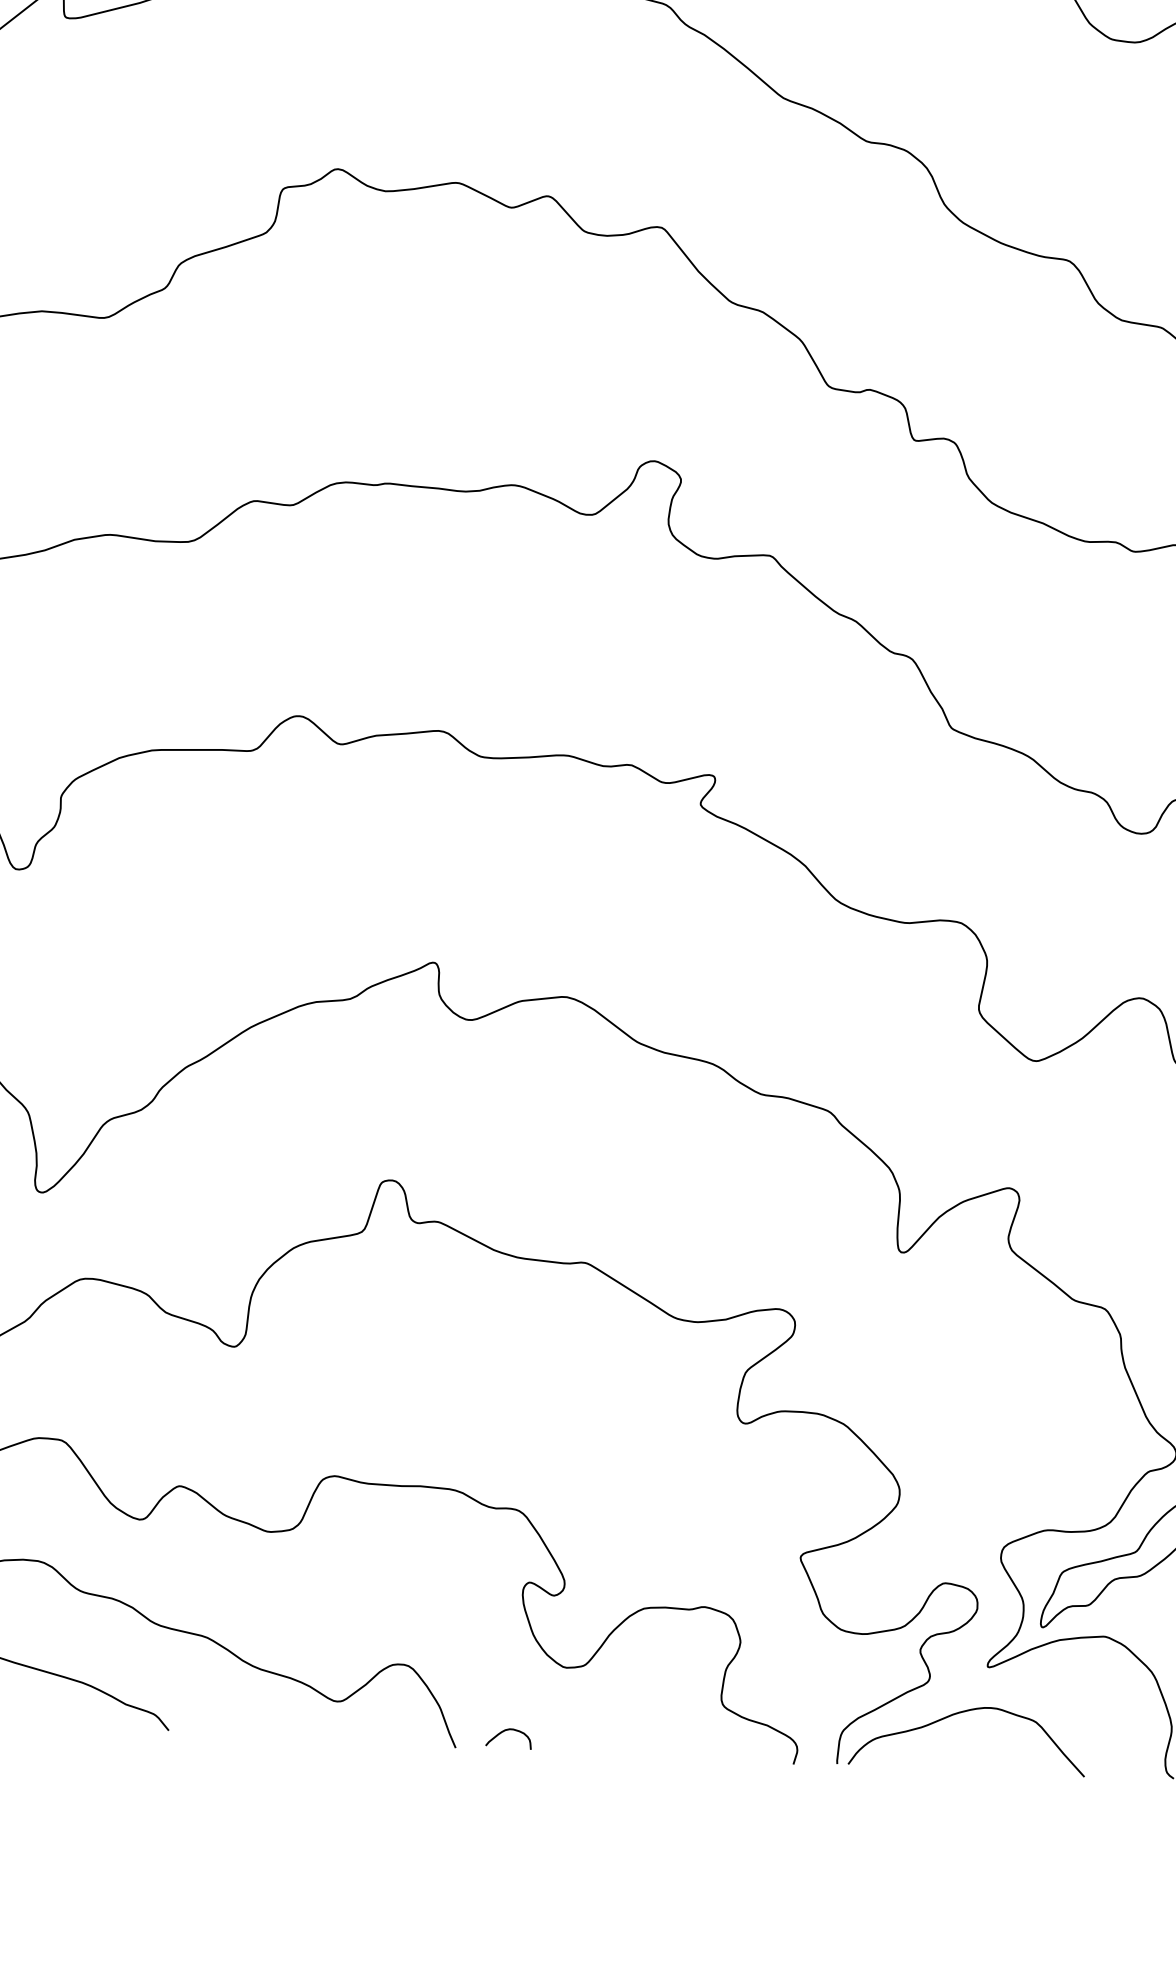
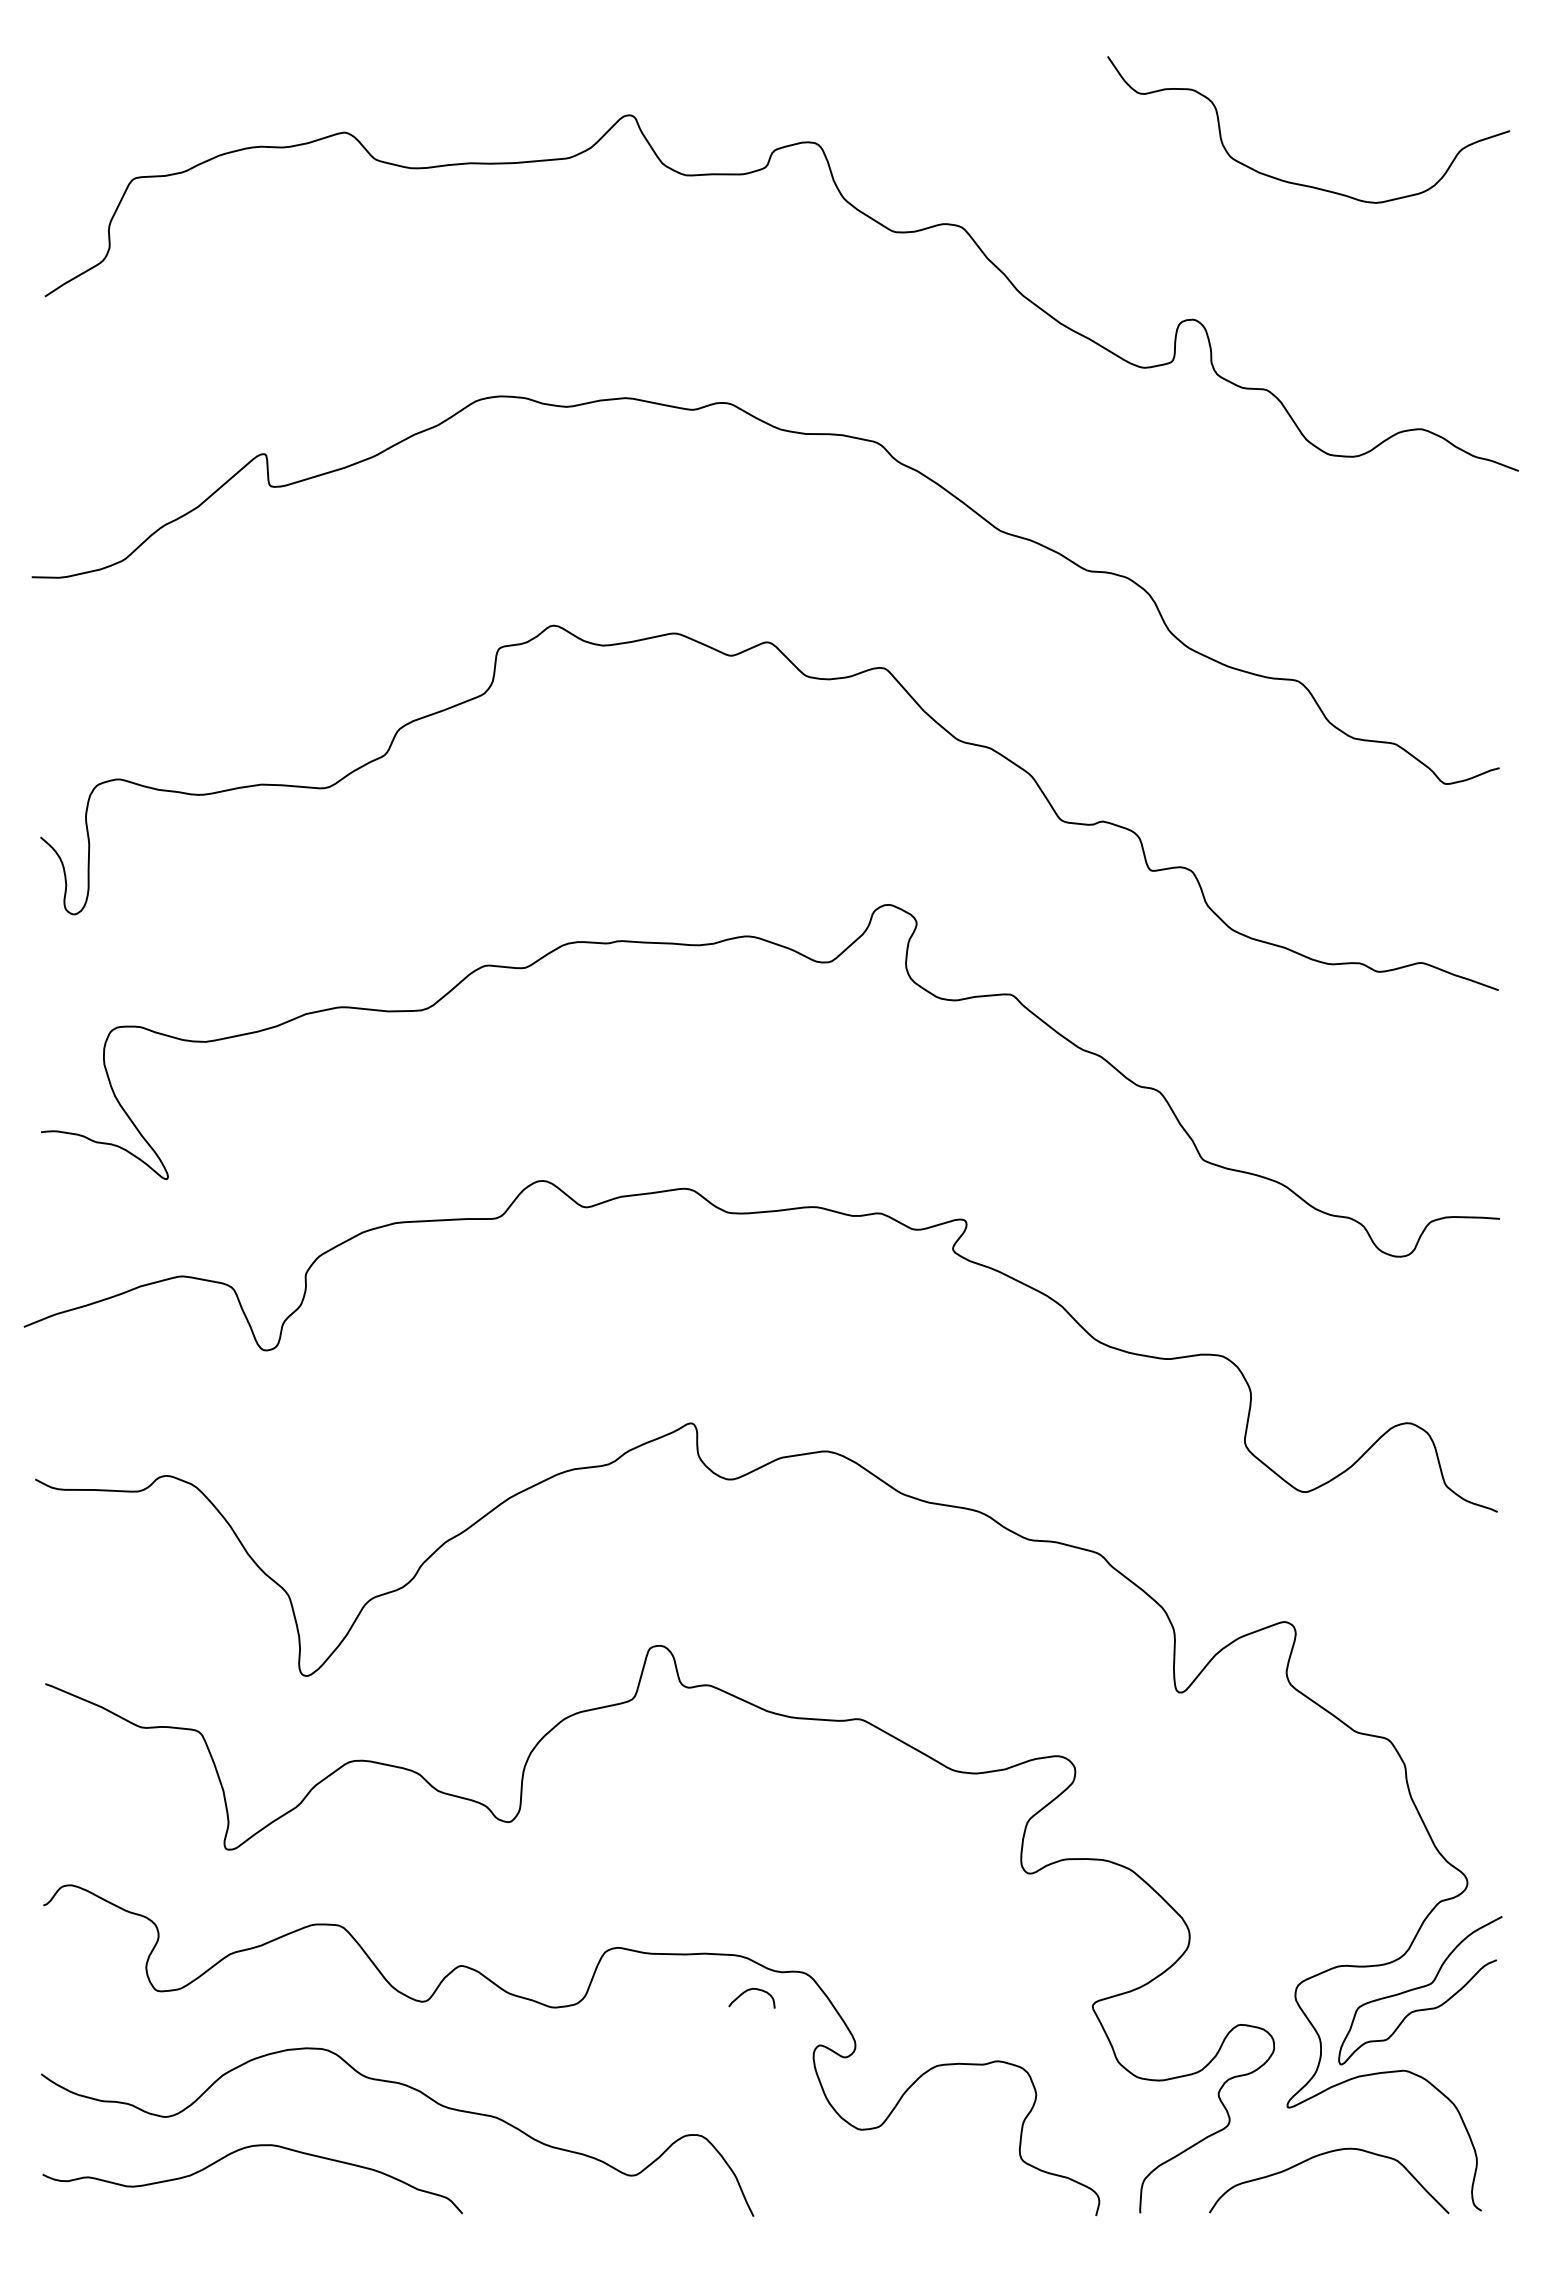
curve: (961, 1713) -> (1321, 2155), moved
curve: (507, 1730) -> (750, 1990), moved

